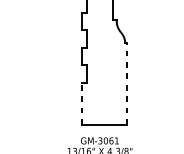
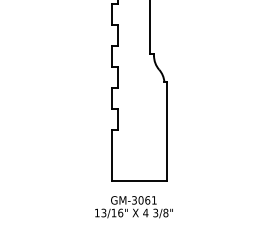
line: (127, 83) -> (166, 131), dashed -> solid
line: (81, 103) -> (111, 155), dashed -> solid

